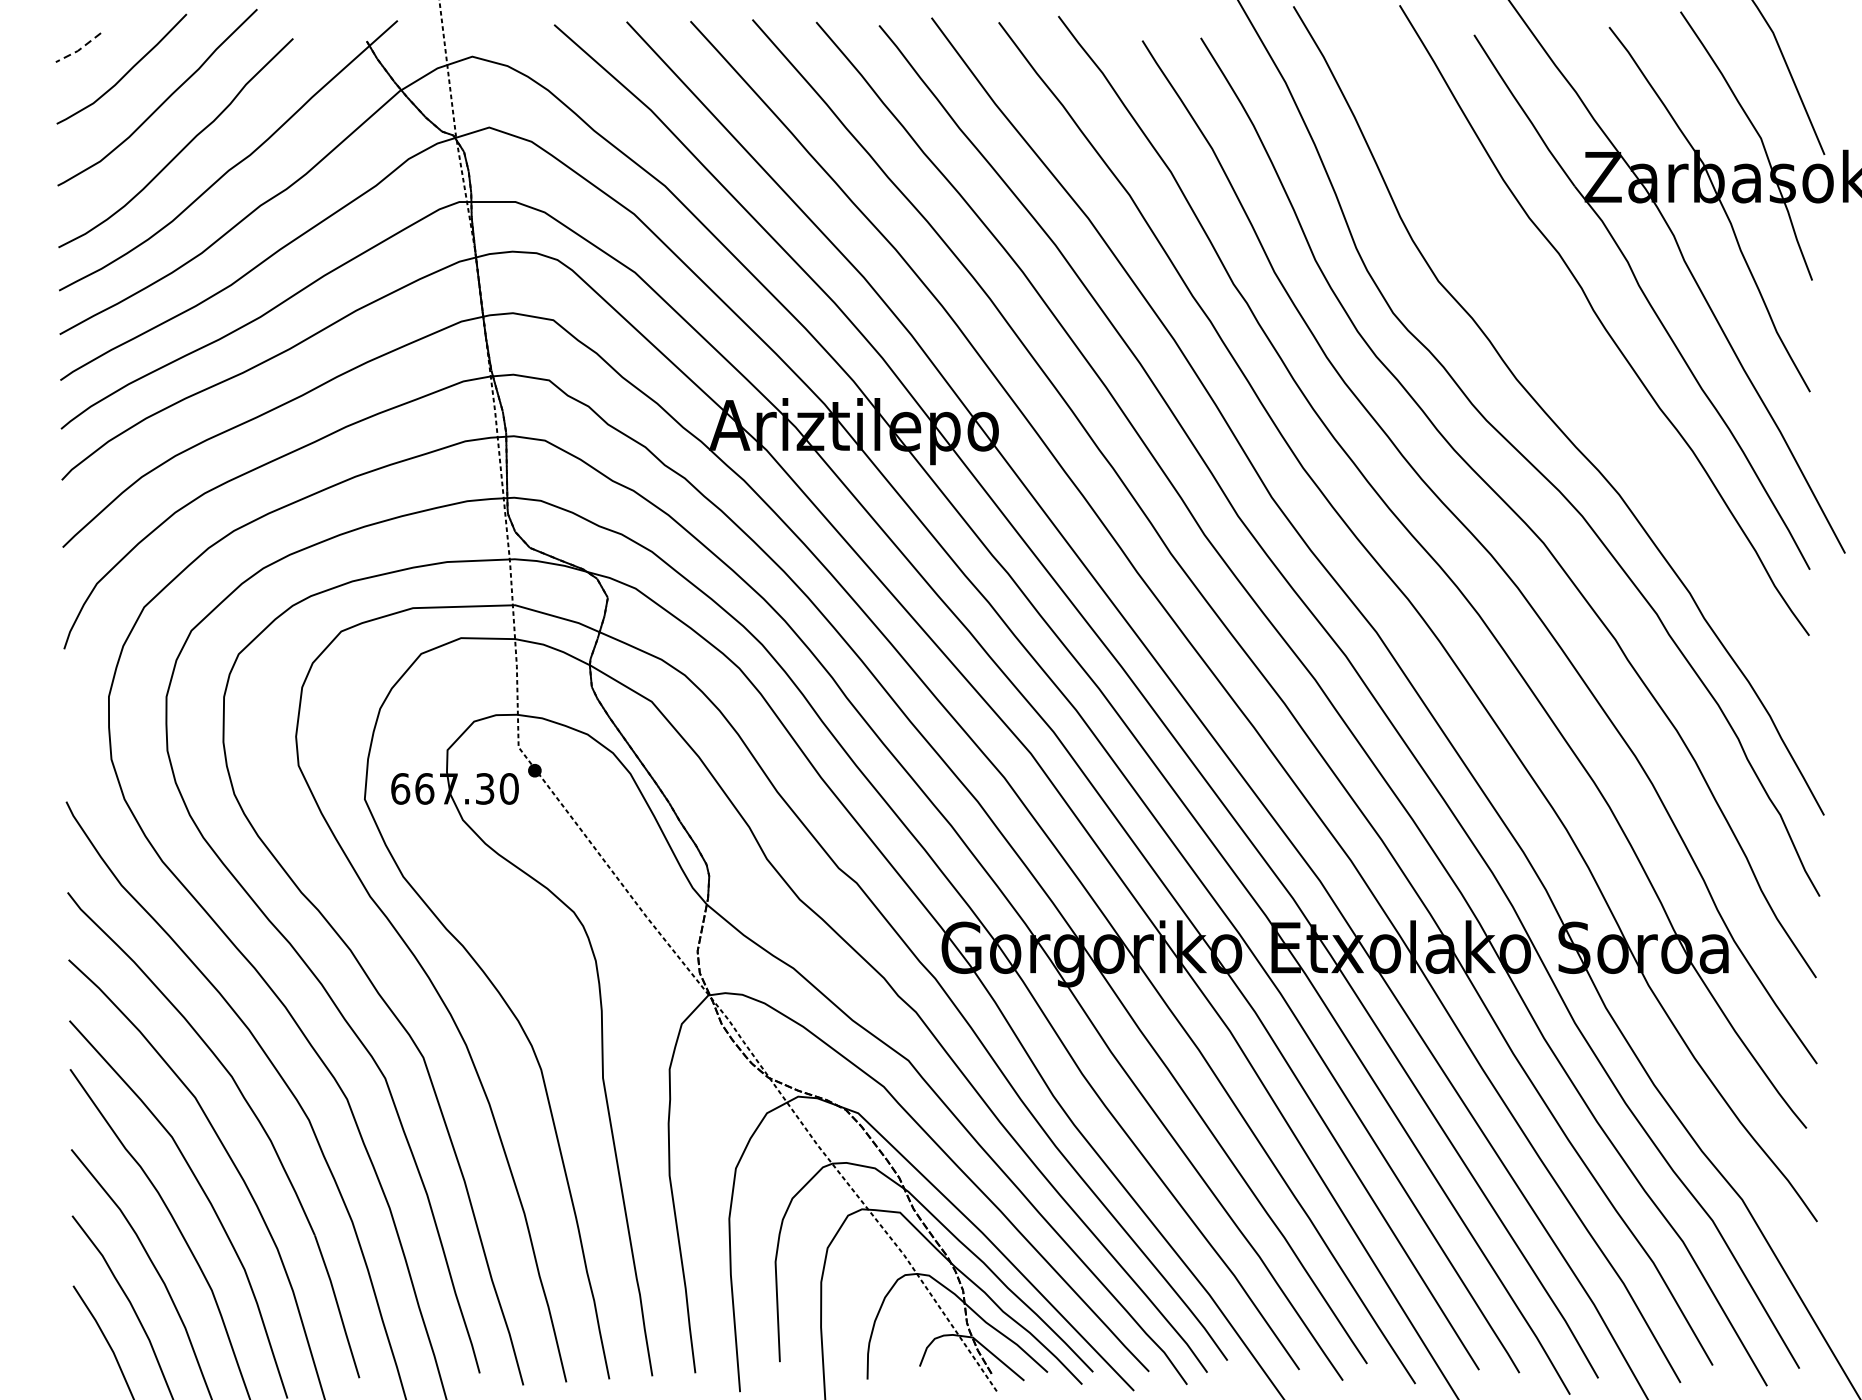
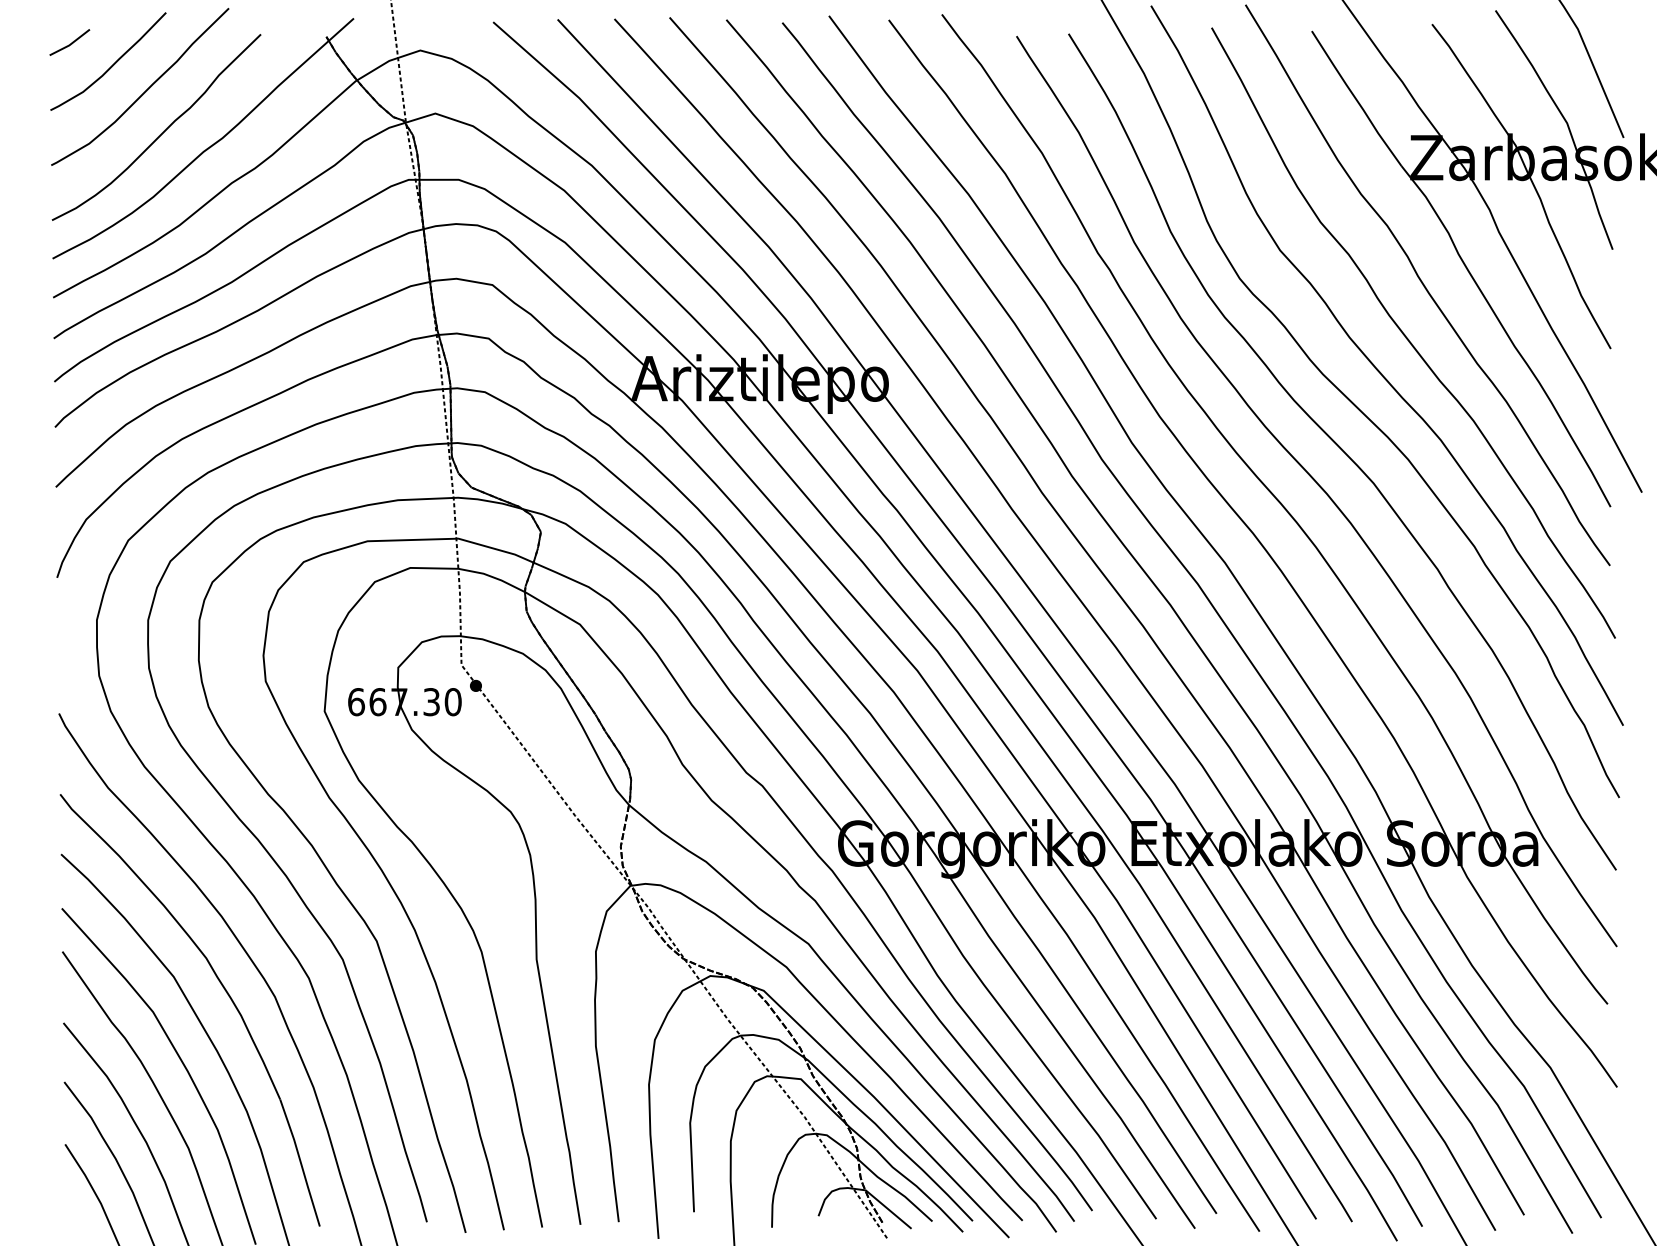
line: (79, 49) -> (70, 44), dashed -> solid
curve: (1581, 379) -> (1407, 337), added

